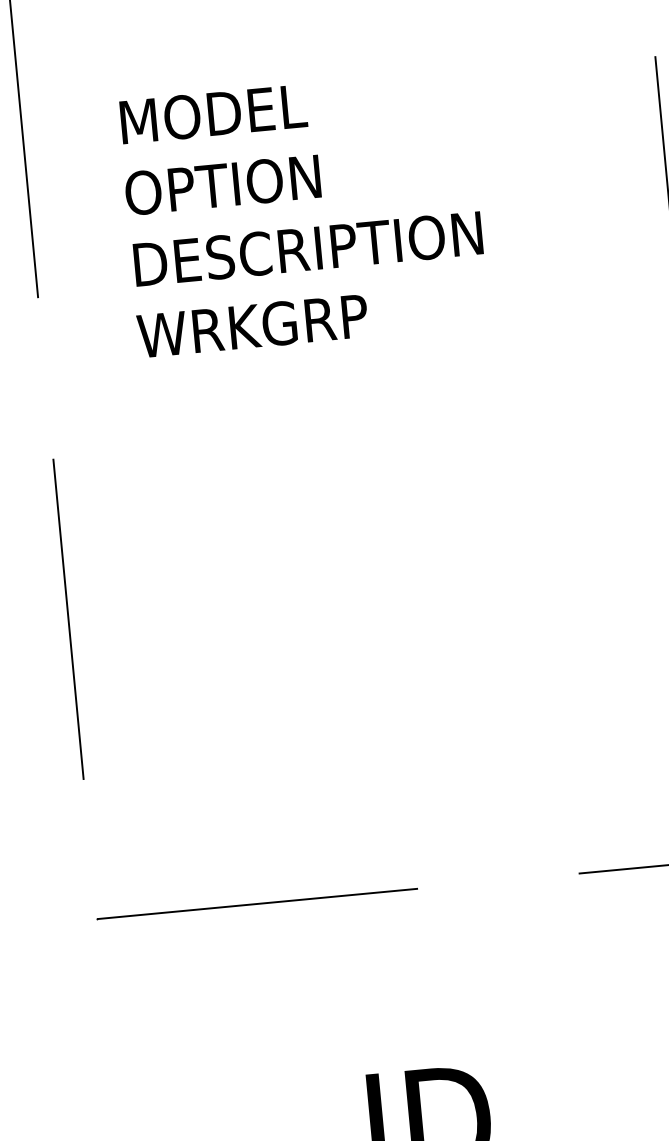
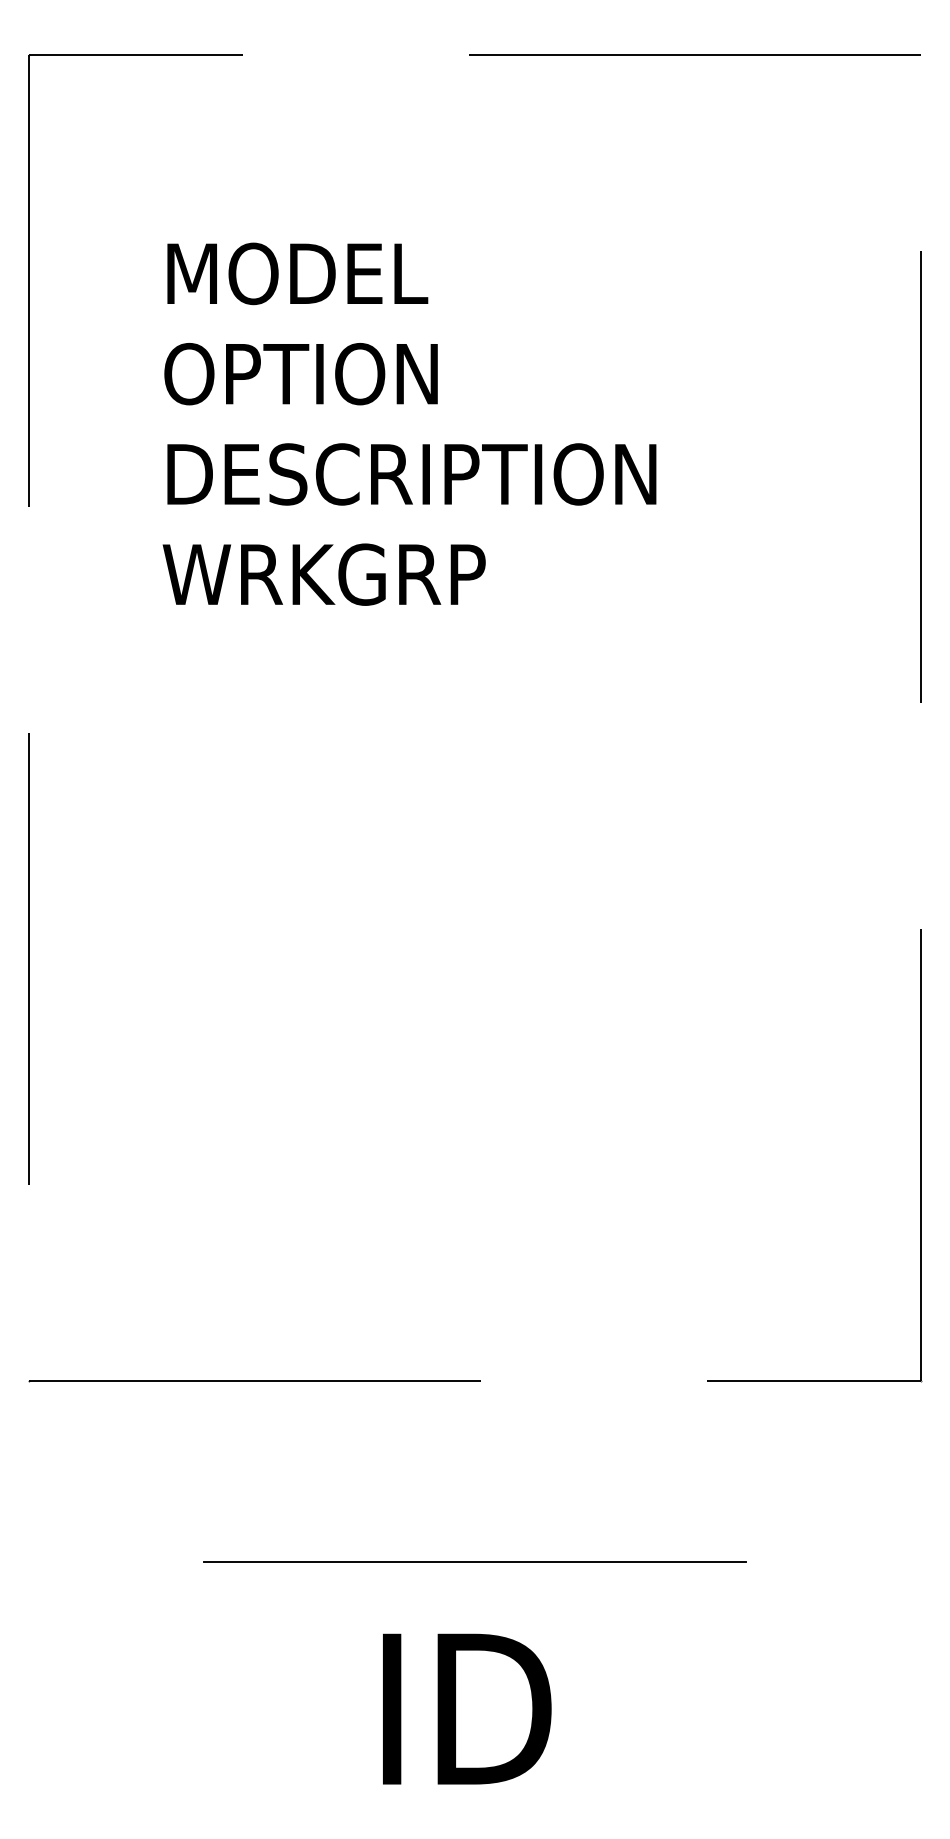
line: (425, 1017) -> (474, 1562), added

